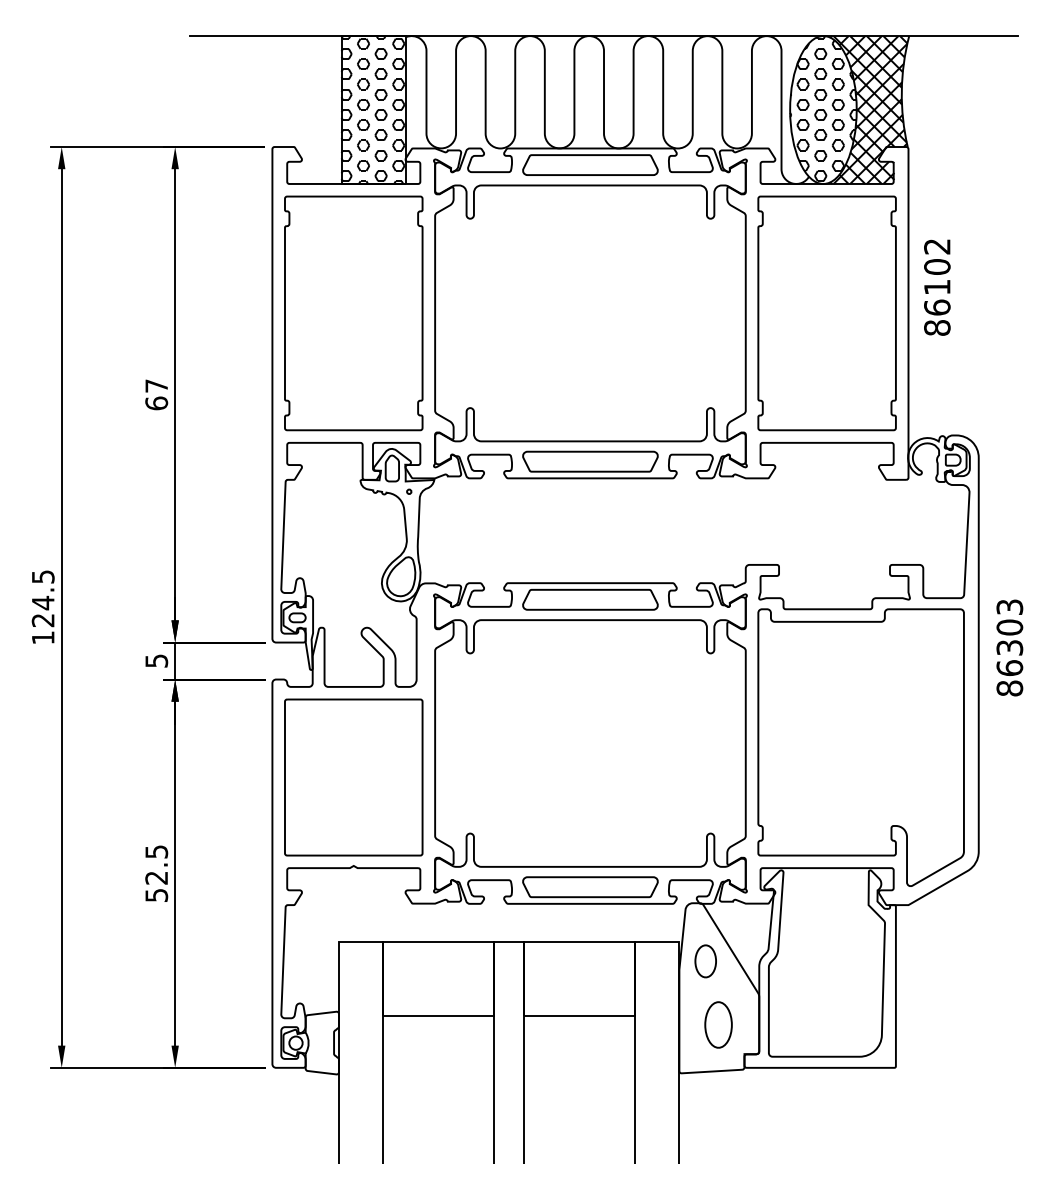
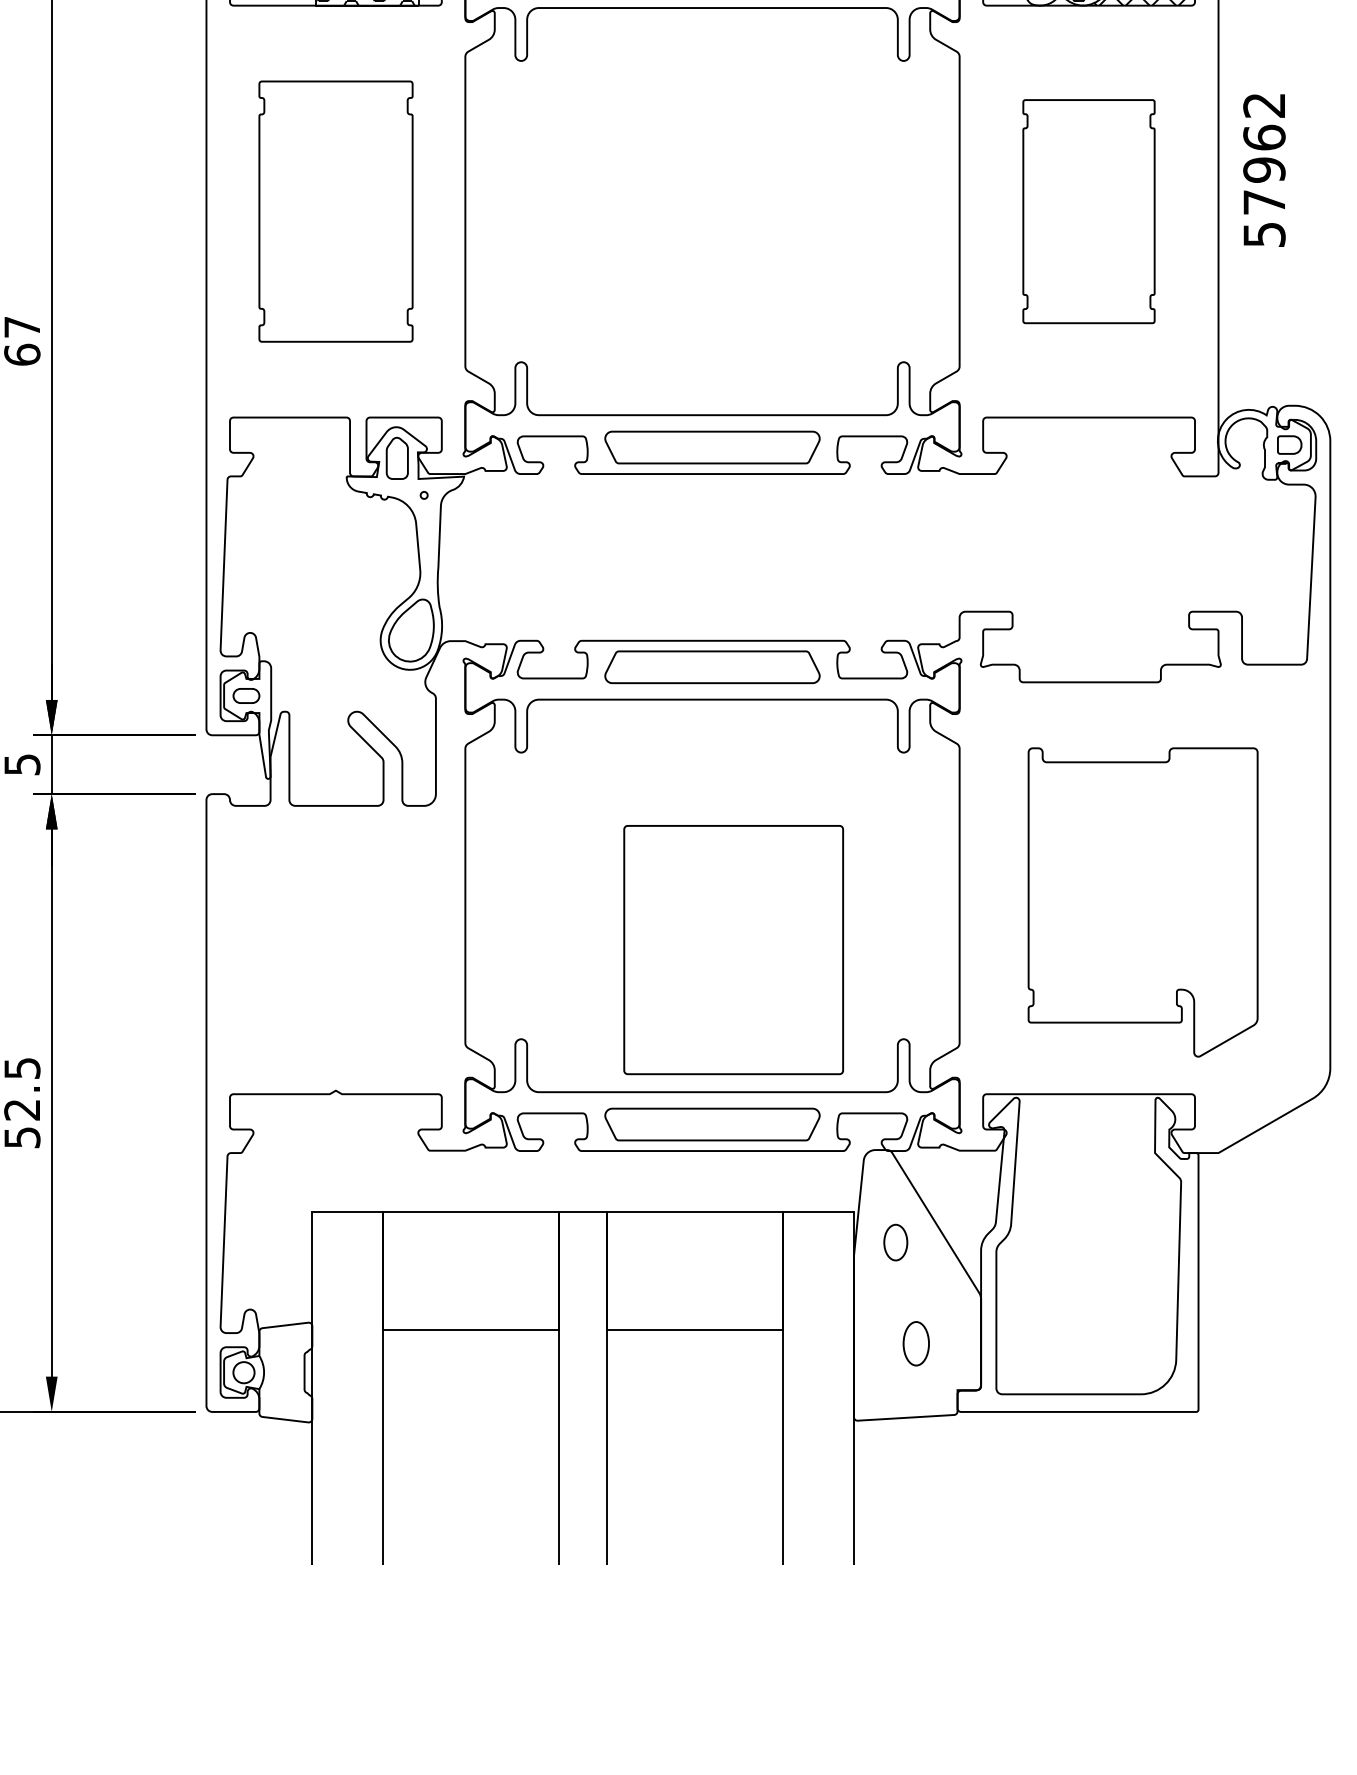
text: (937, 296) -> (1264, 184), 86102 -> 57962
part: (353, 313) -> (335, 211), size x0.7
part: (826, 313) -> (1088, 211), size x0.6
part: (860, 747) -> (1142, 902), size x0.7
part: (353, 777) -> (733, 949), moved
part: (705, 961) -> (895, 1242), size x0.7
part: (718, 1024) -> (916, 1343), size x0.6

